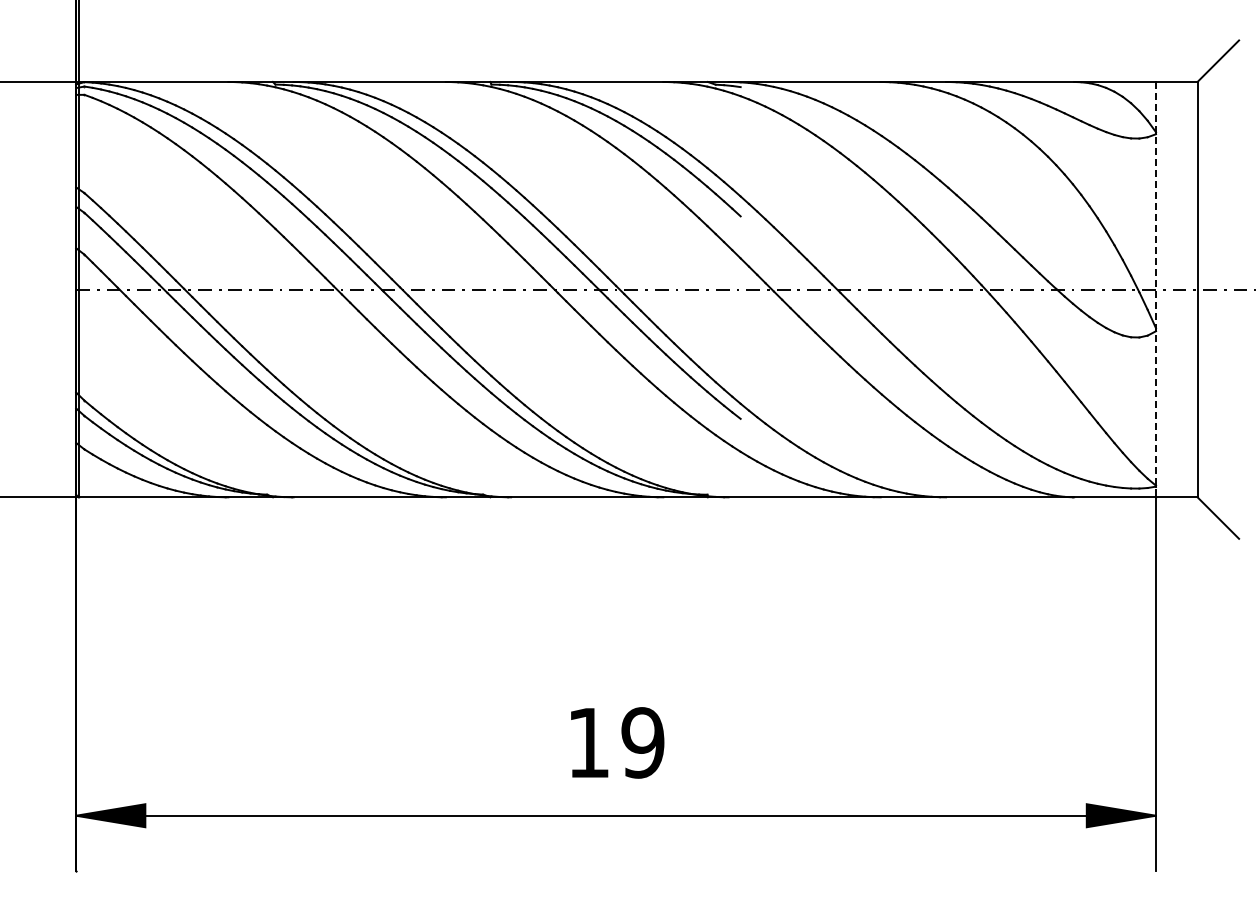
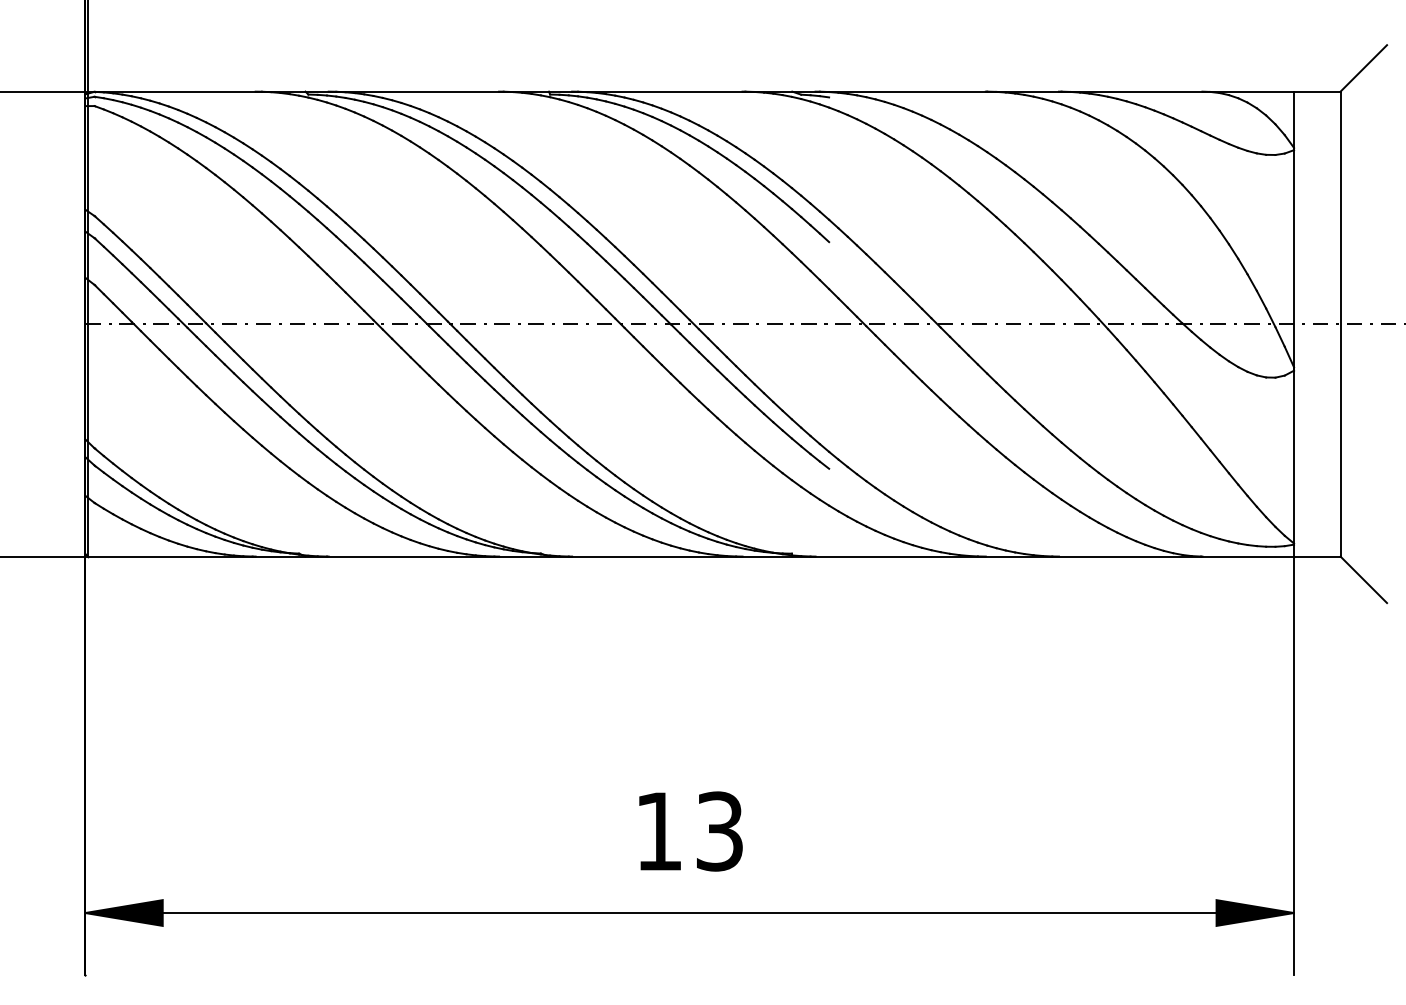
line: (1156, 289) -> (1294, 323), dashed -> solid
text: (642, 742) -> (719, 831), 19 -> 13

